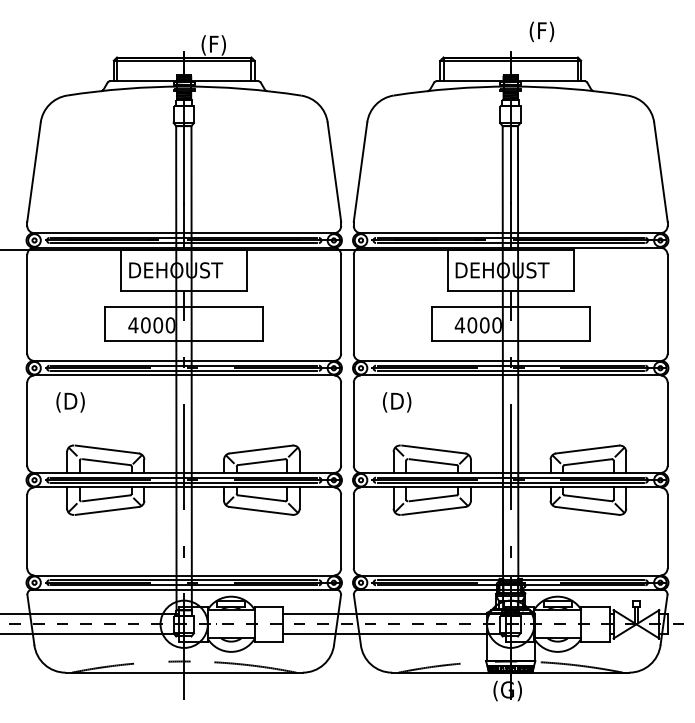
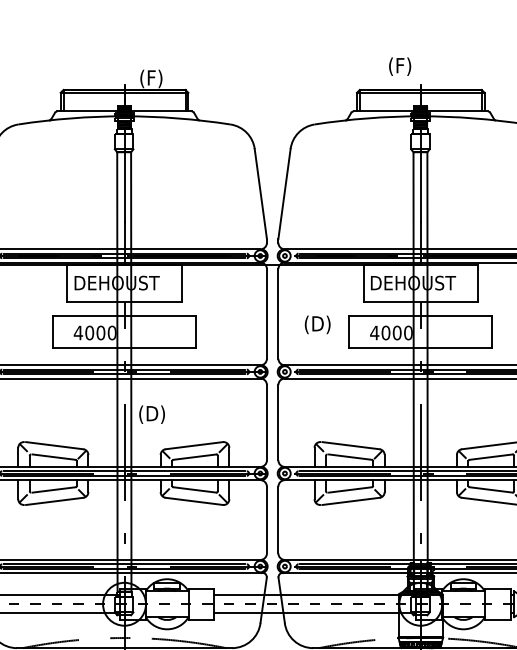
text: (541, 31) -> (399, 66), moved
text: (70, 402) -> (152, 414), moved
text: (397, 402) -> (318, 324), moved

